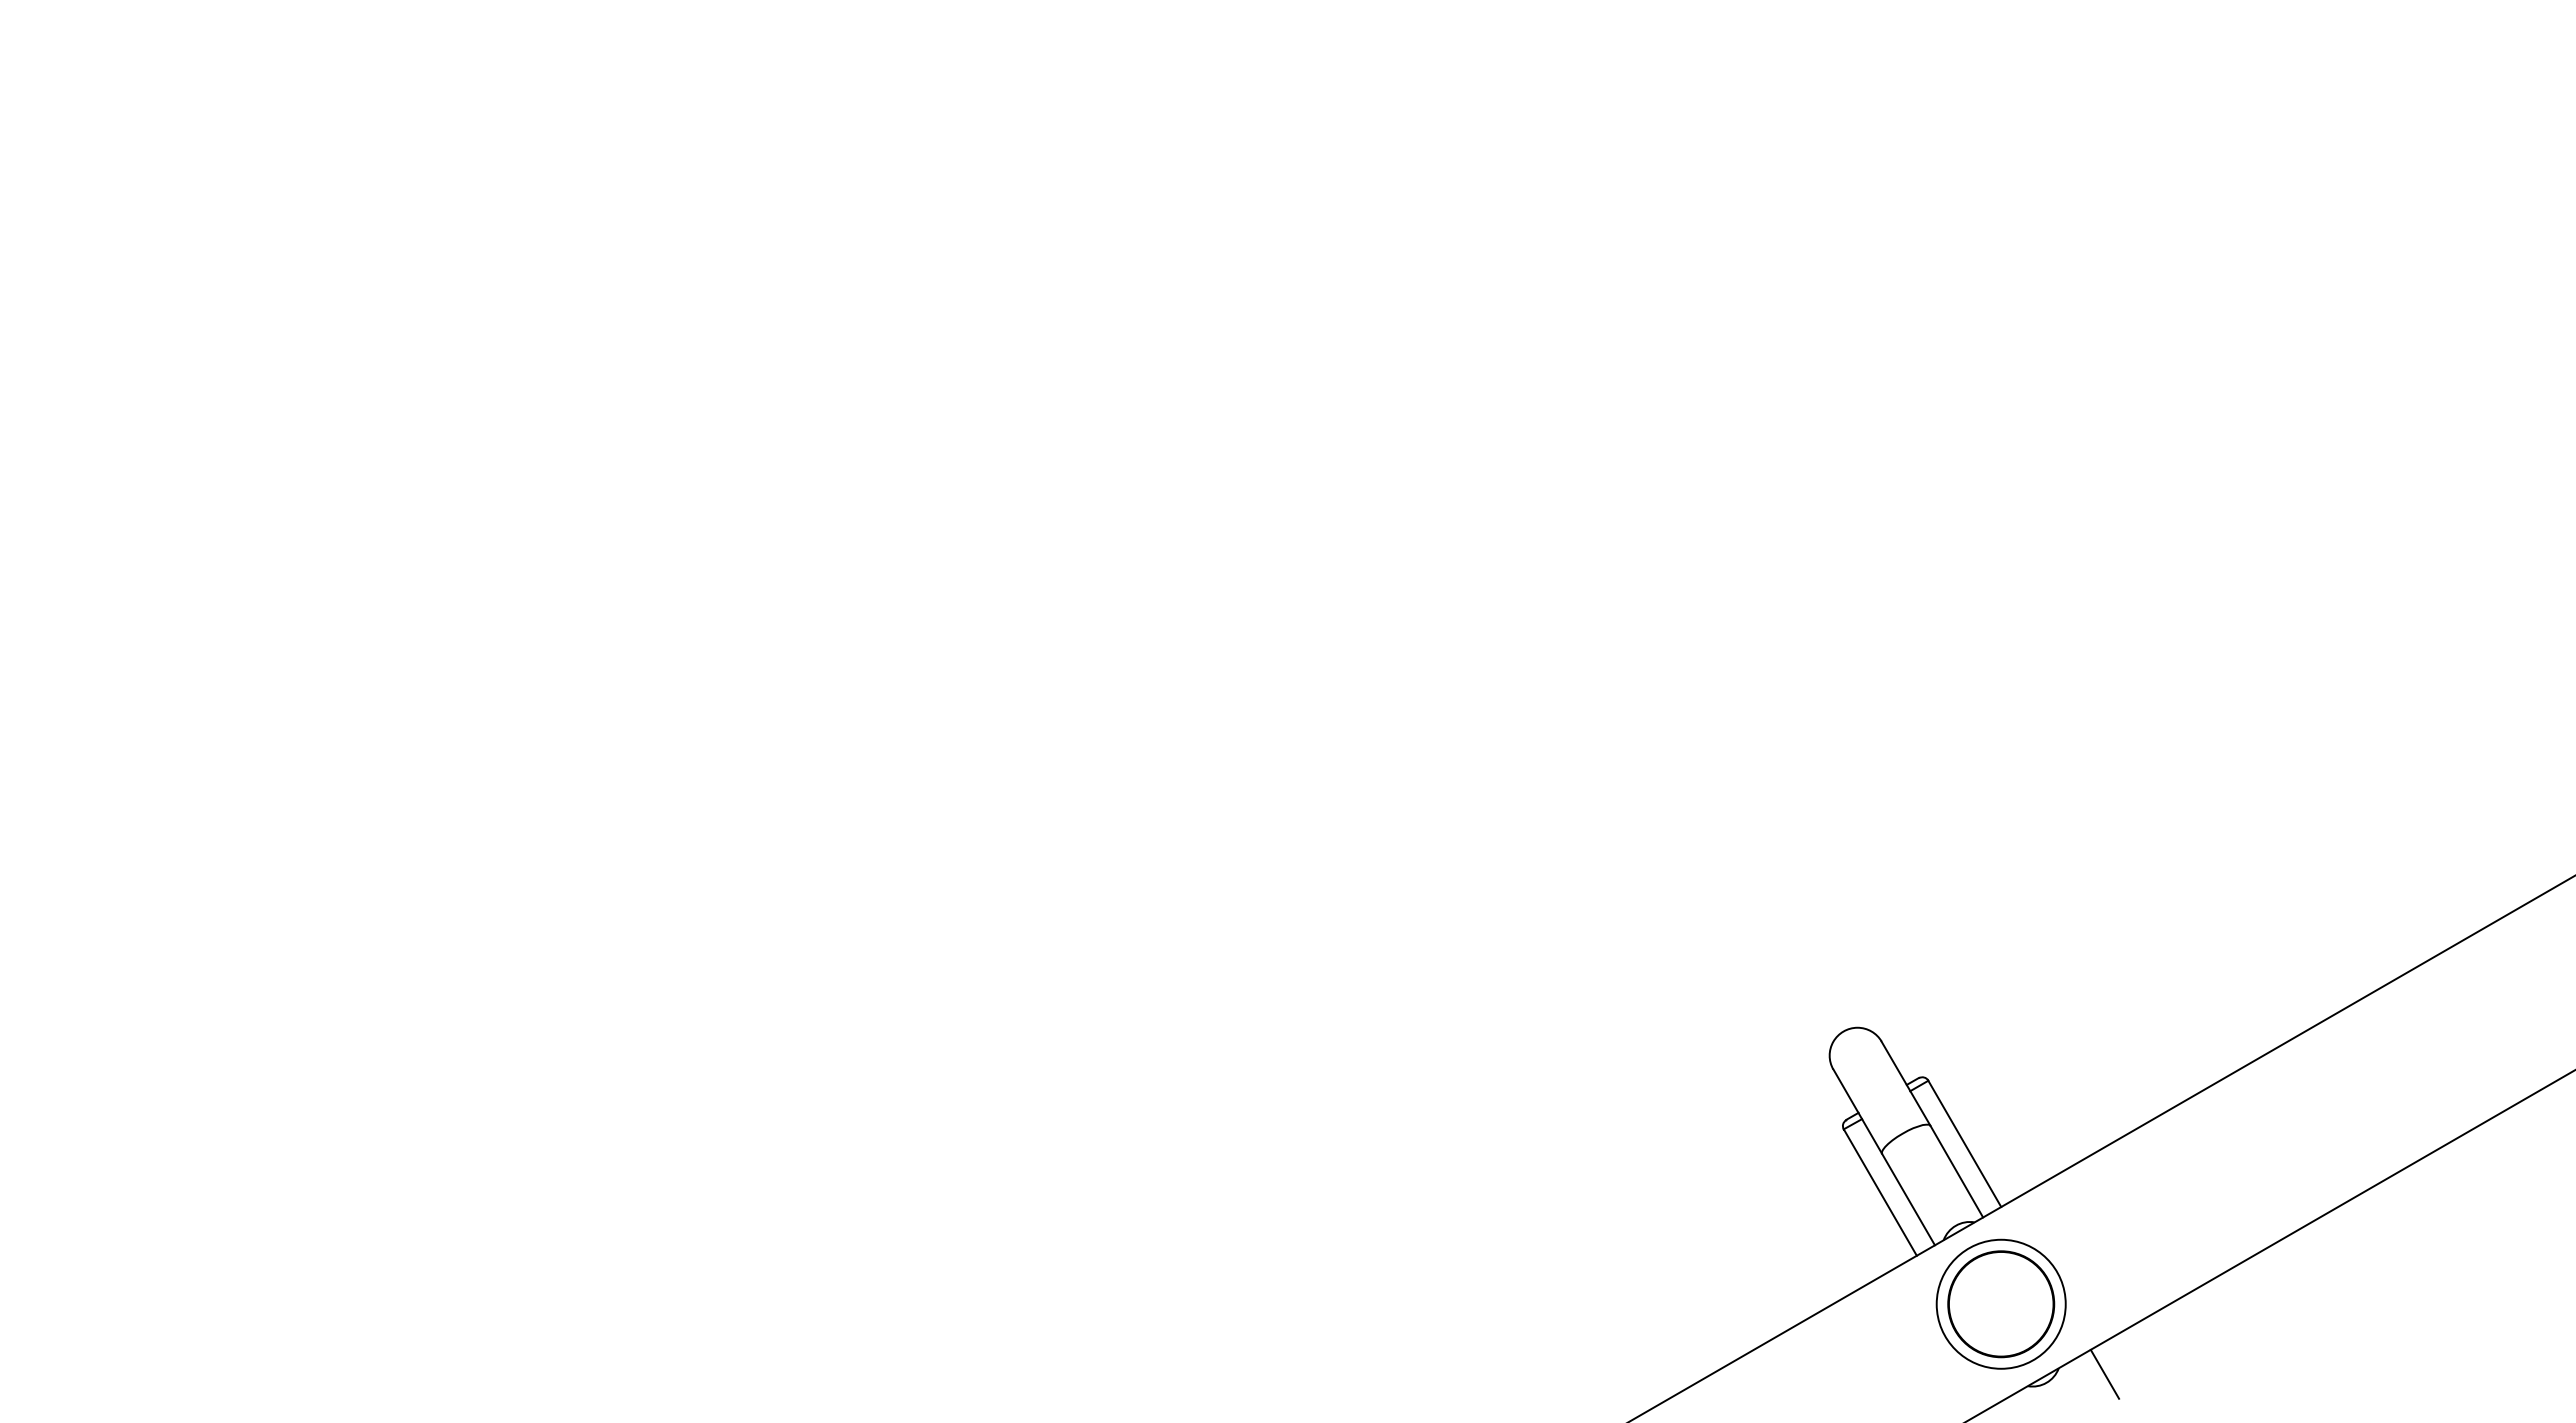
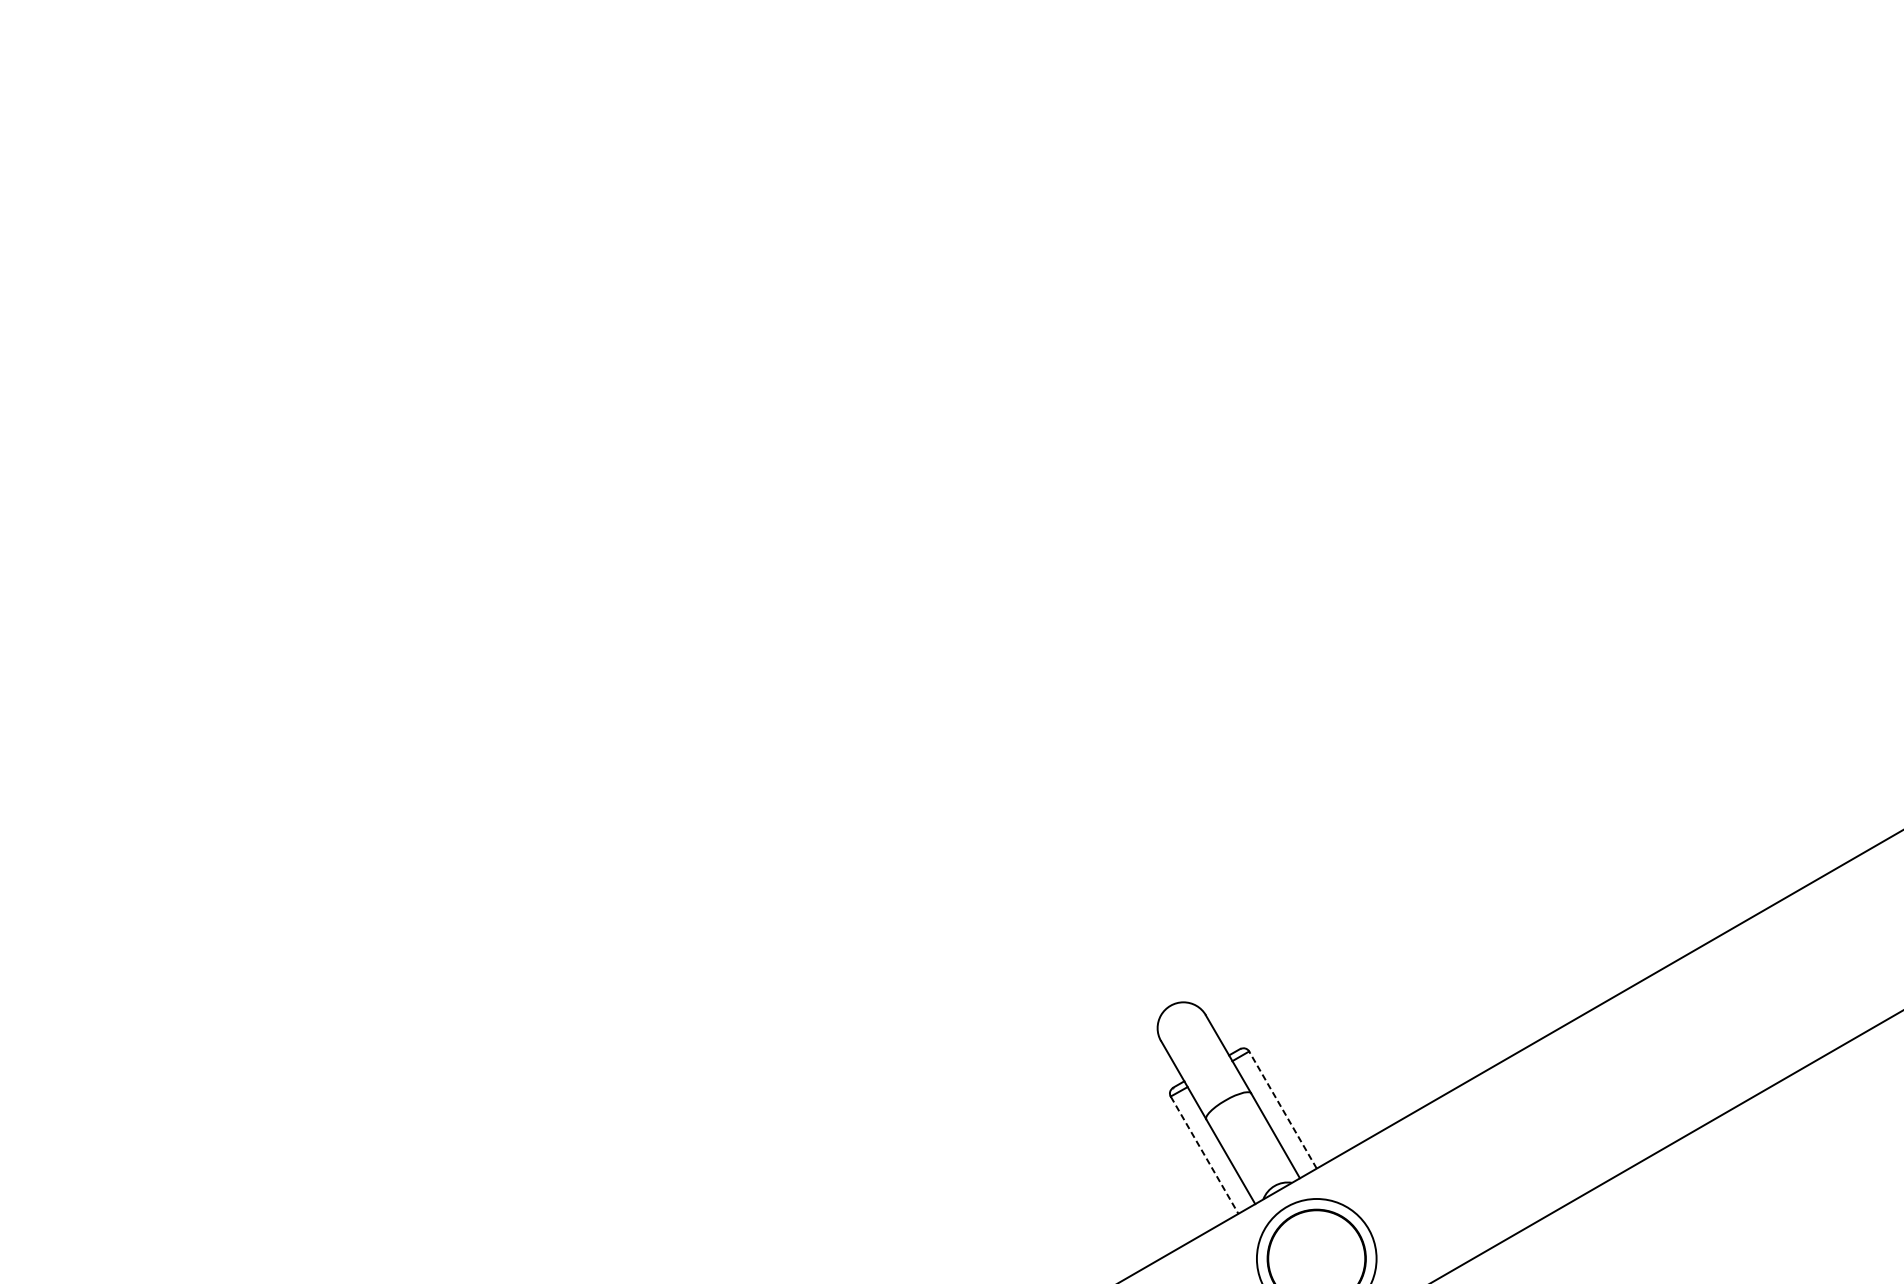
line: (1964, 1143) -> (1282, 1109), solid -> dashed
line: (1880, 1192) -> (1204, 1155), solid -> dashed

